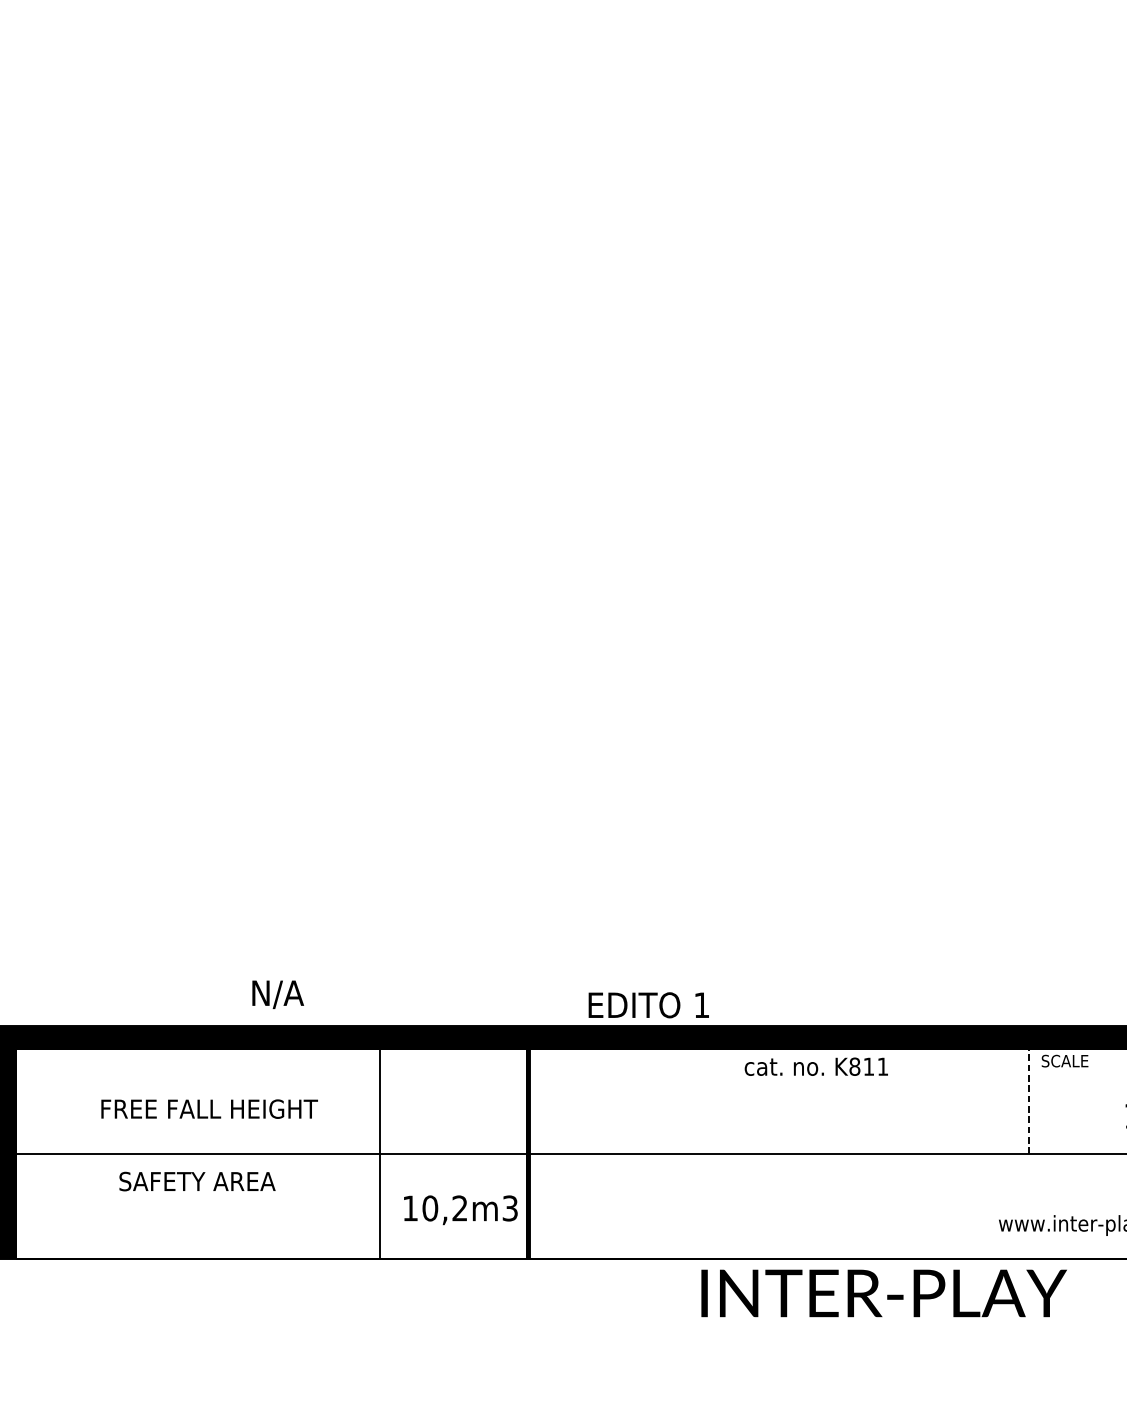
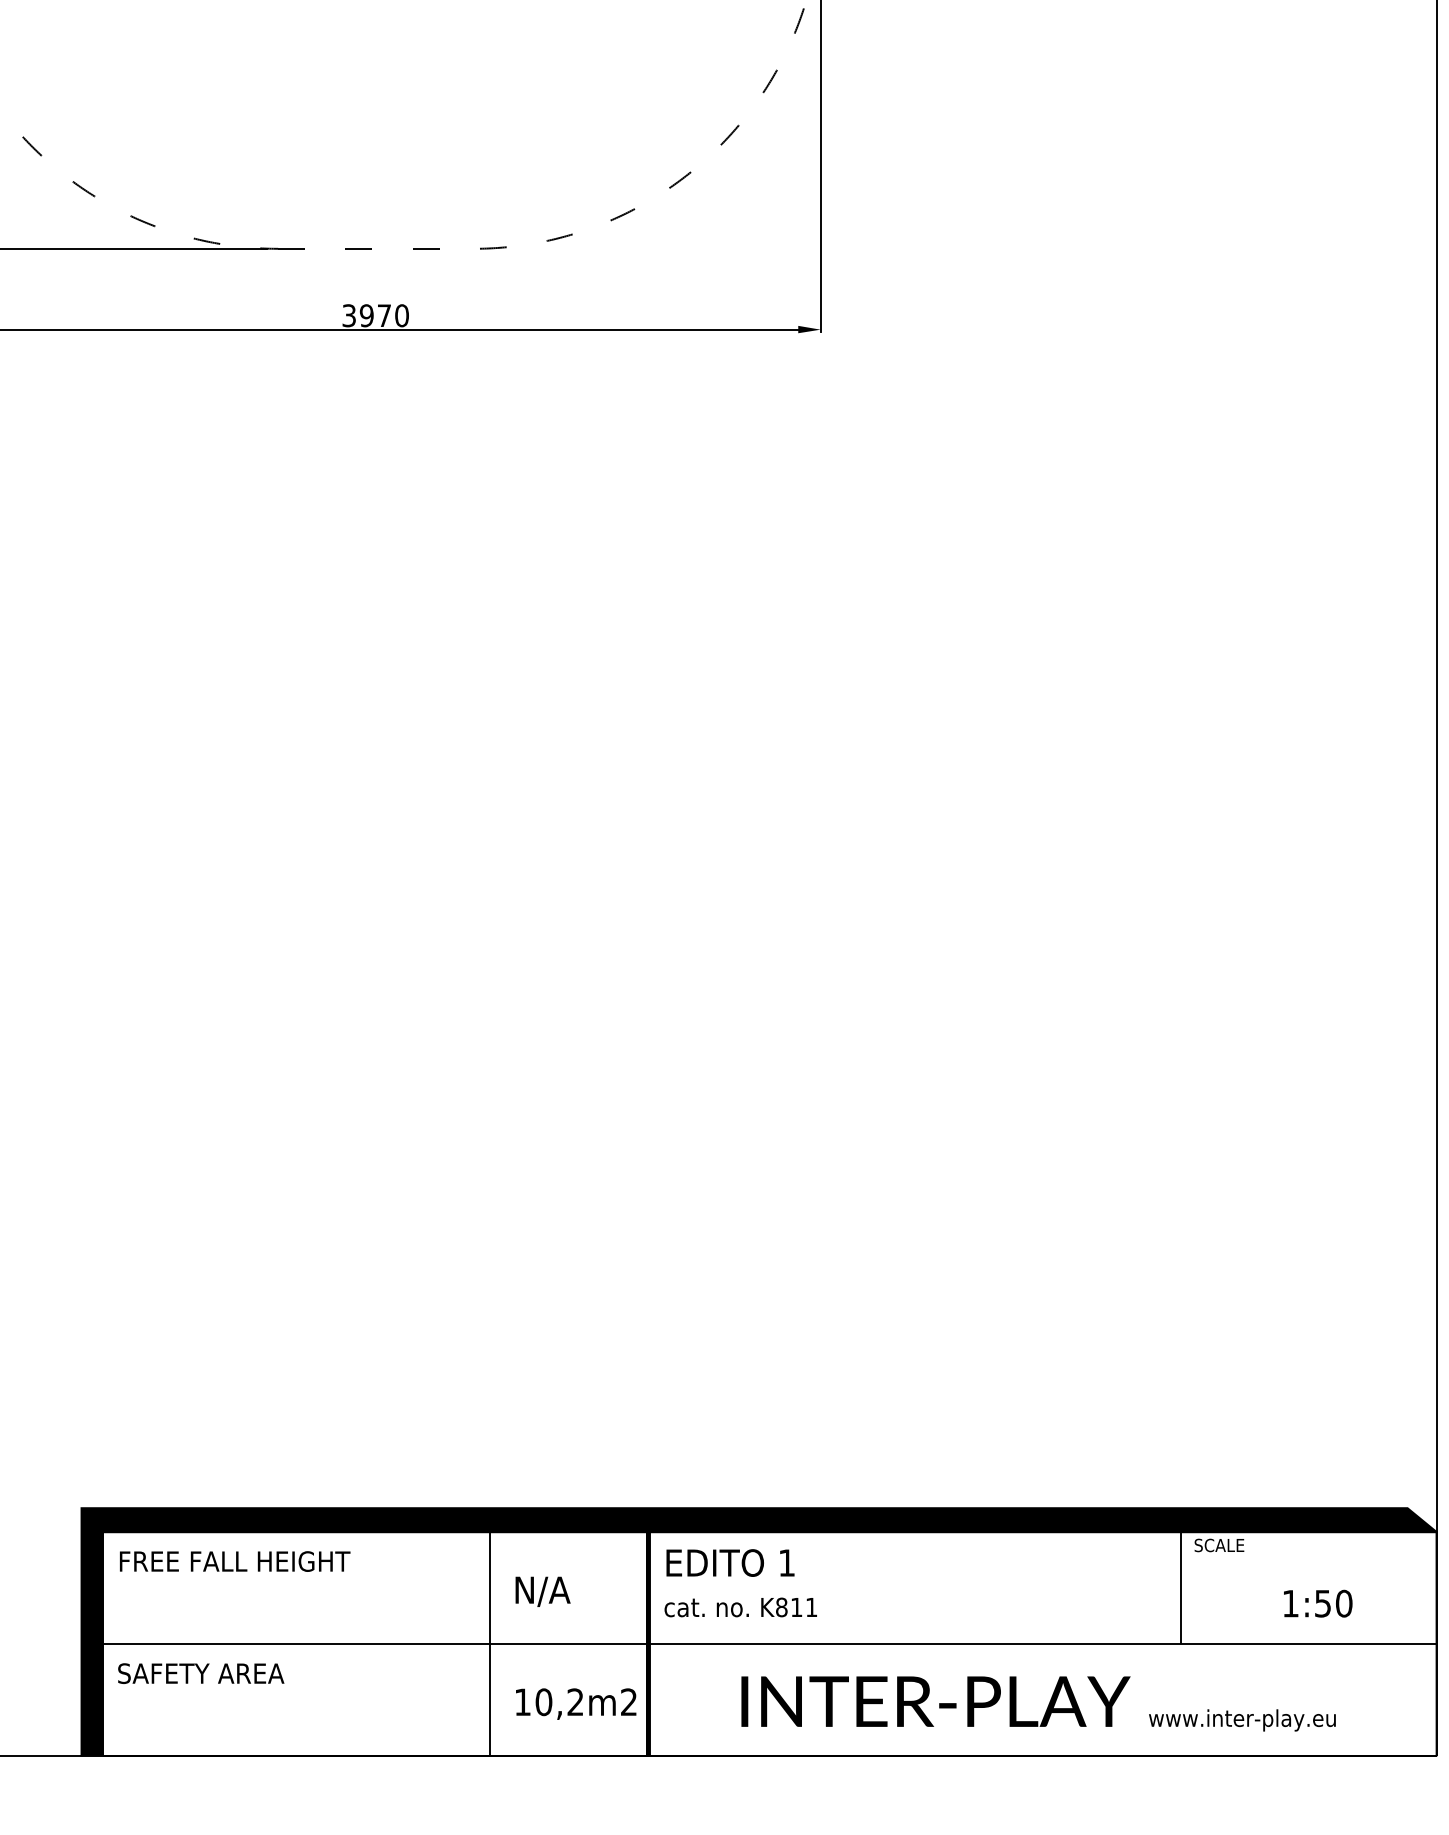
text: (277, 994) -> (542, 1591), moved
text: (648, 1004) -> (730, 1562), moved
text: (816, 1066) -> (740, 1607), moved
line: (1028, 1100) -> (1180, 1587), dashed -> solid
text: (209, 1109) -> (235, 1561), moved
text: (197, 1181) -> (201, 1673), moved
text: (509, 1208) -> (628, 1702), 10,2m3 -> 10,2m2
text: (883, 1293) -> (935, 1701), moved

